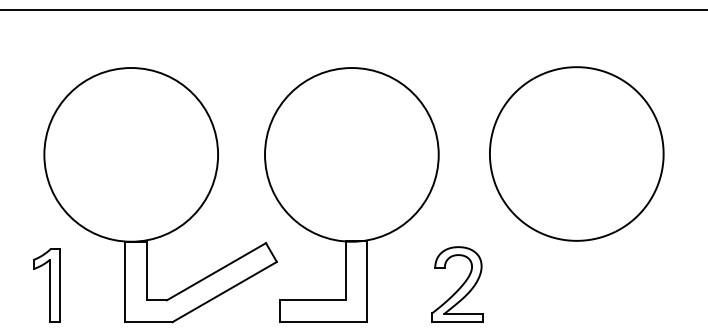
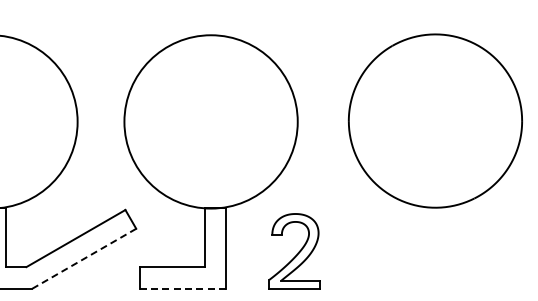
part: (457, 284) -> (294, 251), moved
line: (225, 291) -> (85, 258), solid -> dashed
line: (324, 322) -> (183, 289), solid -> dashed

